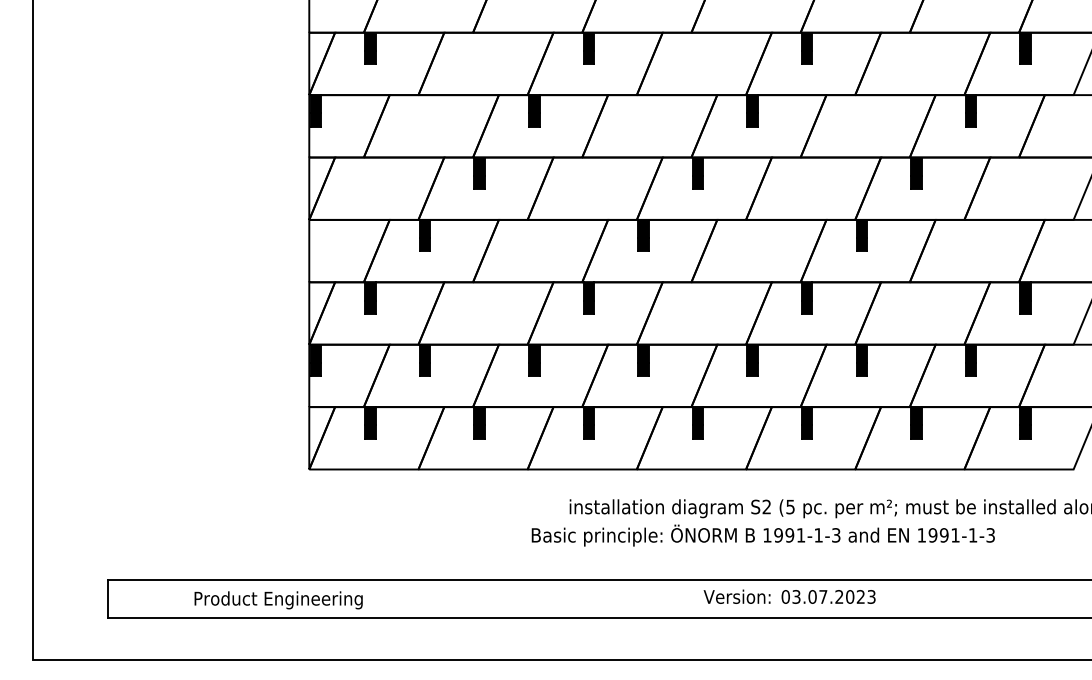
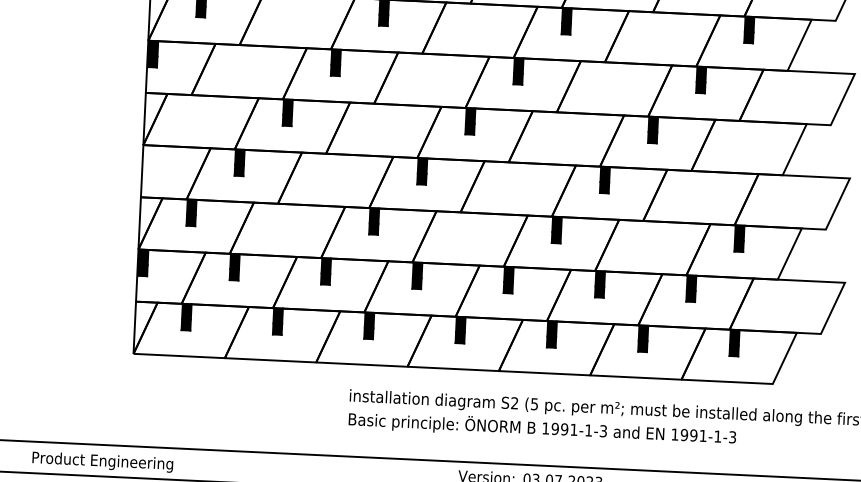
text: (762, 535) -> (541, 428), moved

